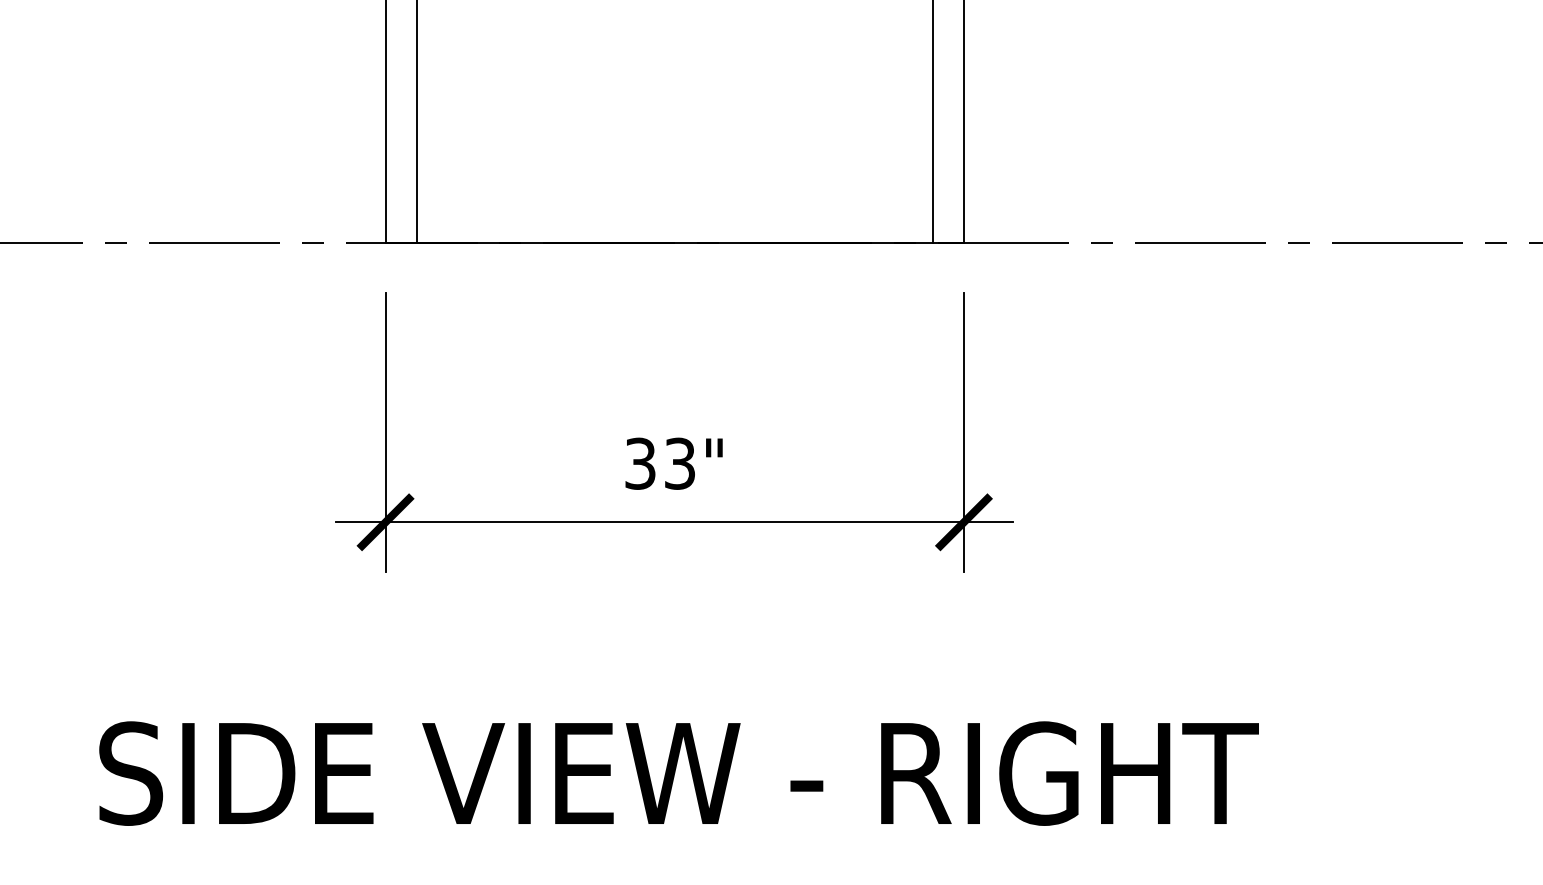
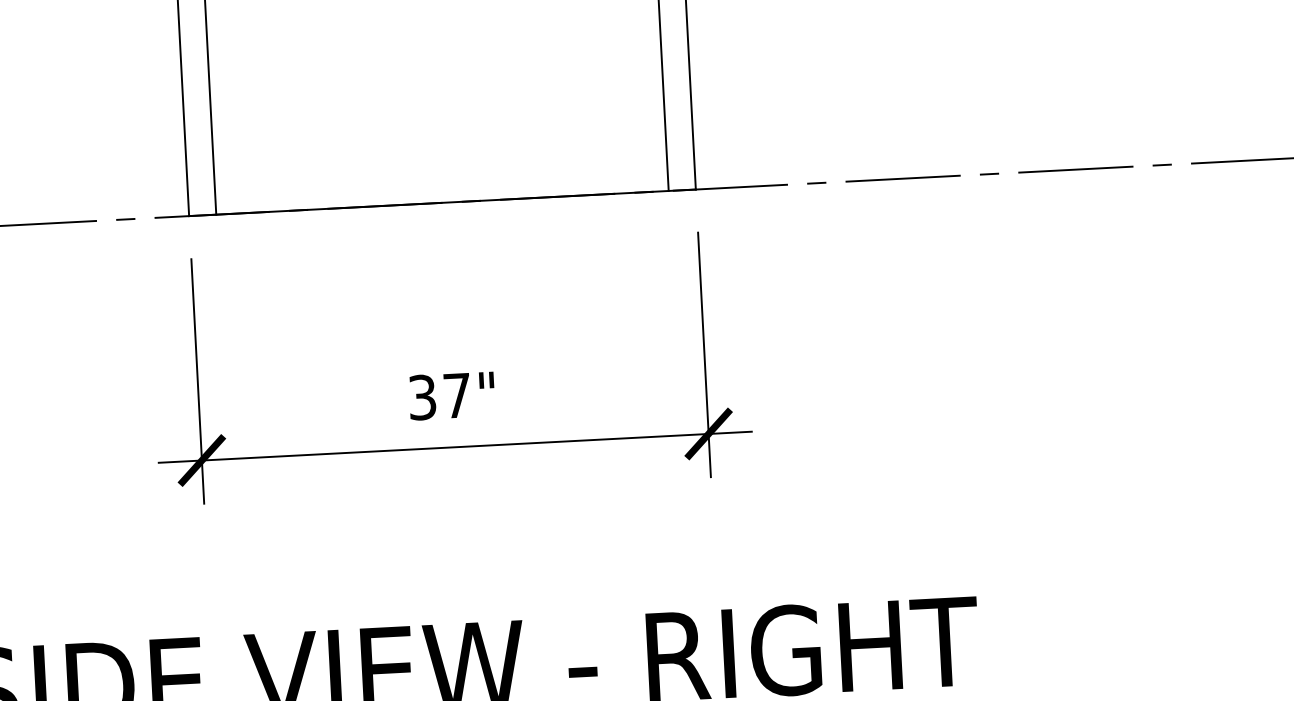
text: (679, 463) -> (456, 395), 33" -> 37"

